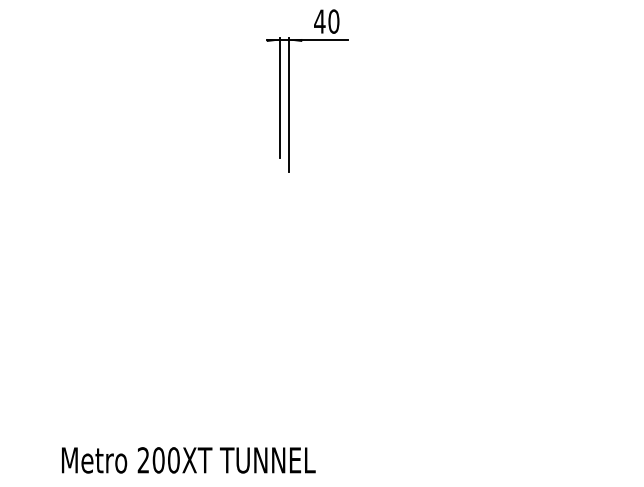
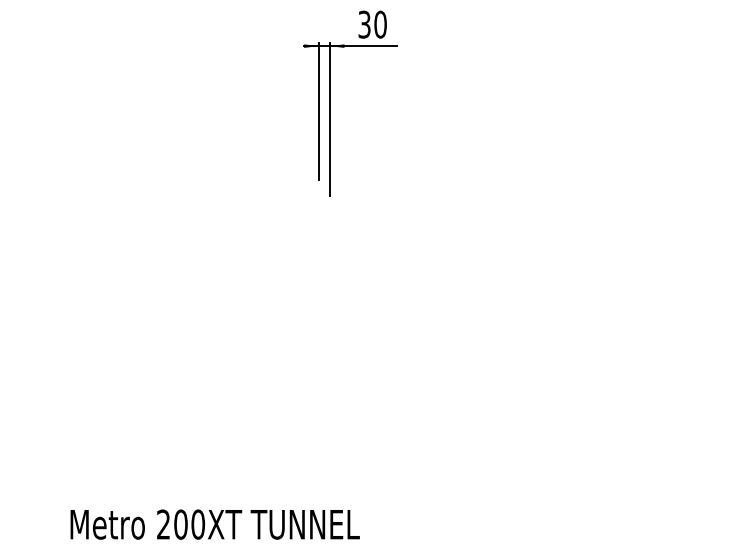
text: (319, 21) -> (364, 24), 40 -> 30

